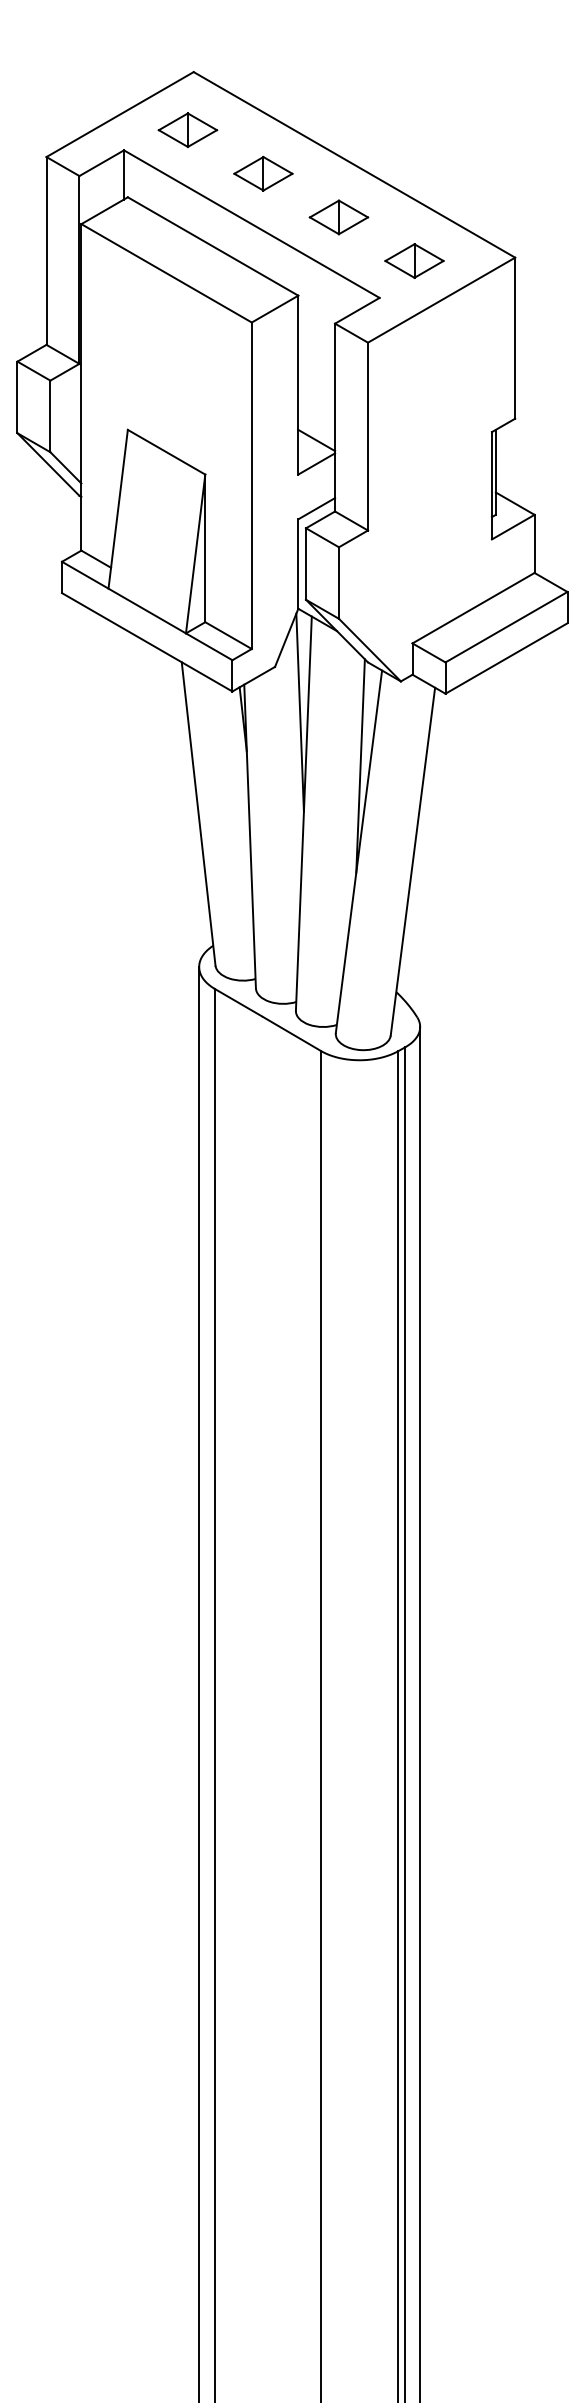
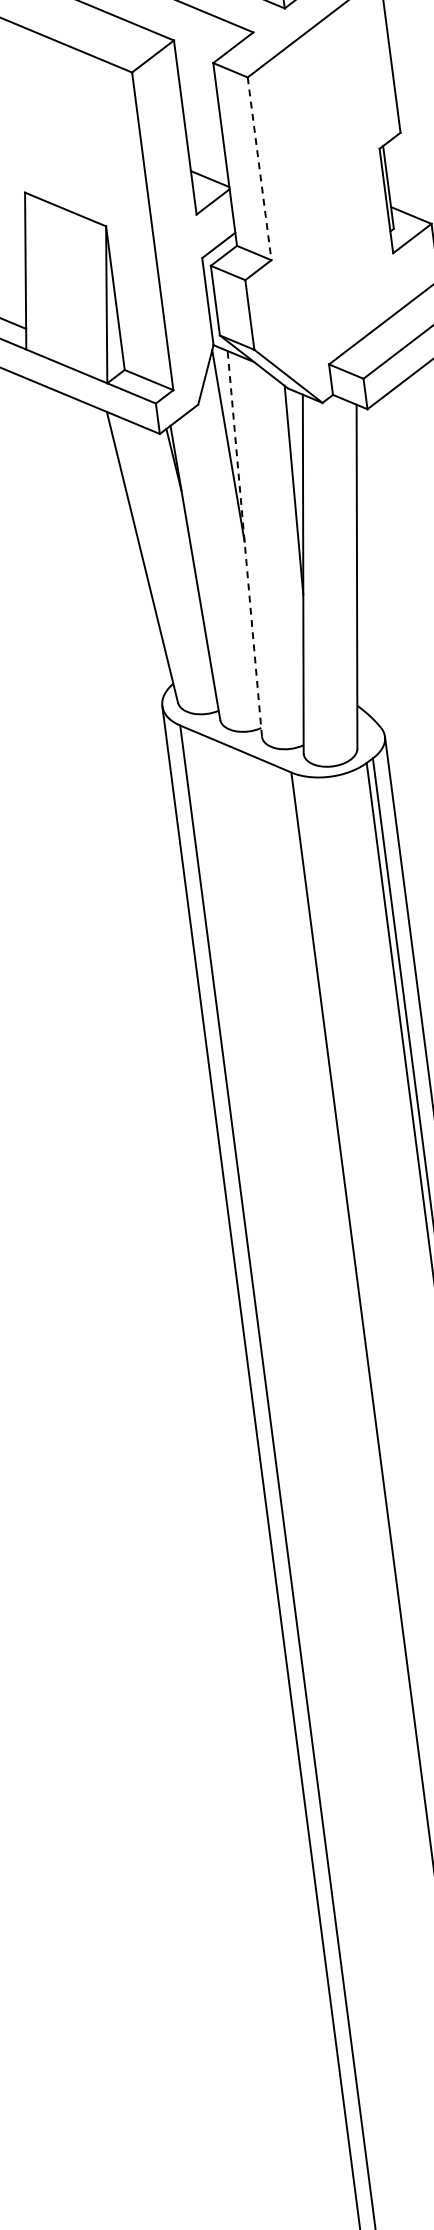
line: (368, 436) -> (260, 168), solid -> dashed
line: (303, 813) -> (244, 543), solid -> dashed

